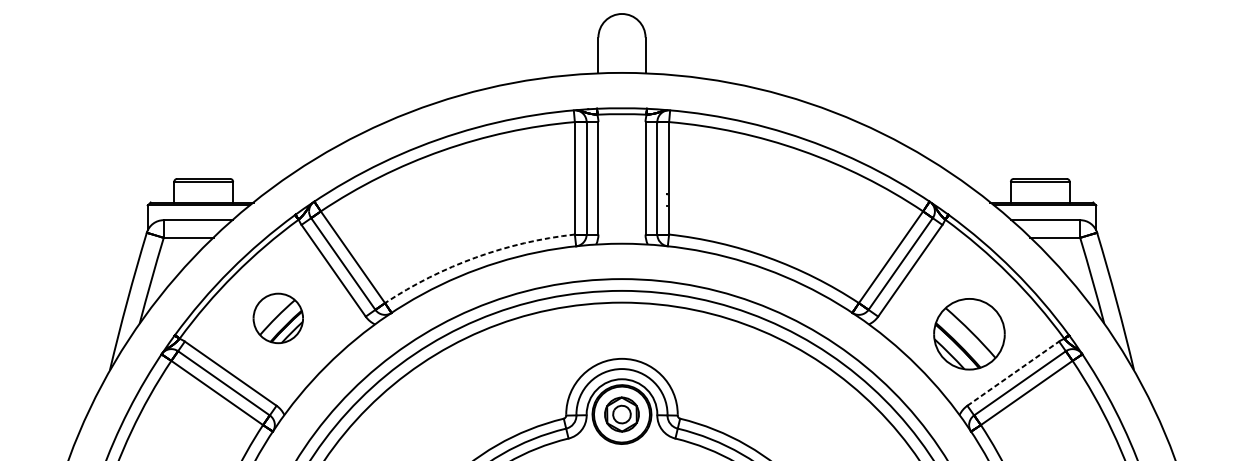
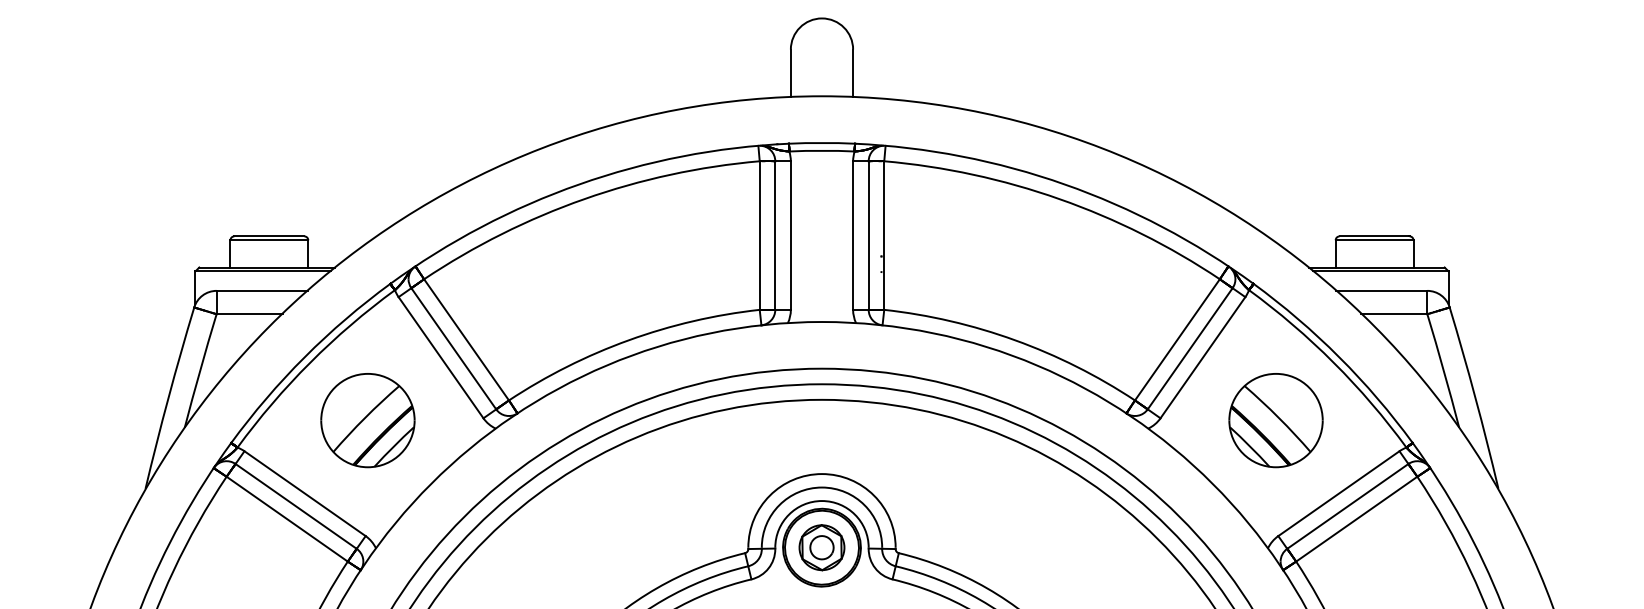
arc: (475, 257) -> (628, 340), dashed -> solid
part: (277, 318) -> (367, 420), size x1.43
part: (969, 334) -> (1275, 420), moved
line: (1012, 373) -> (1338, 493), dashed -> solid

